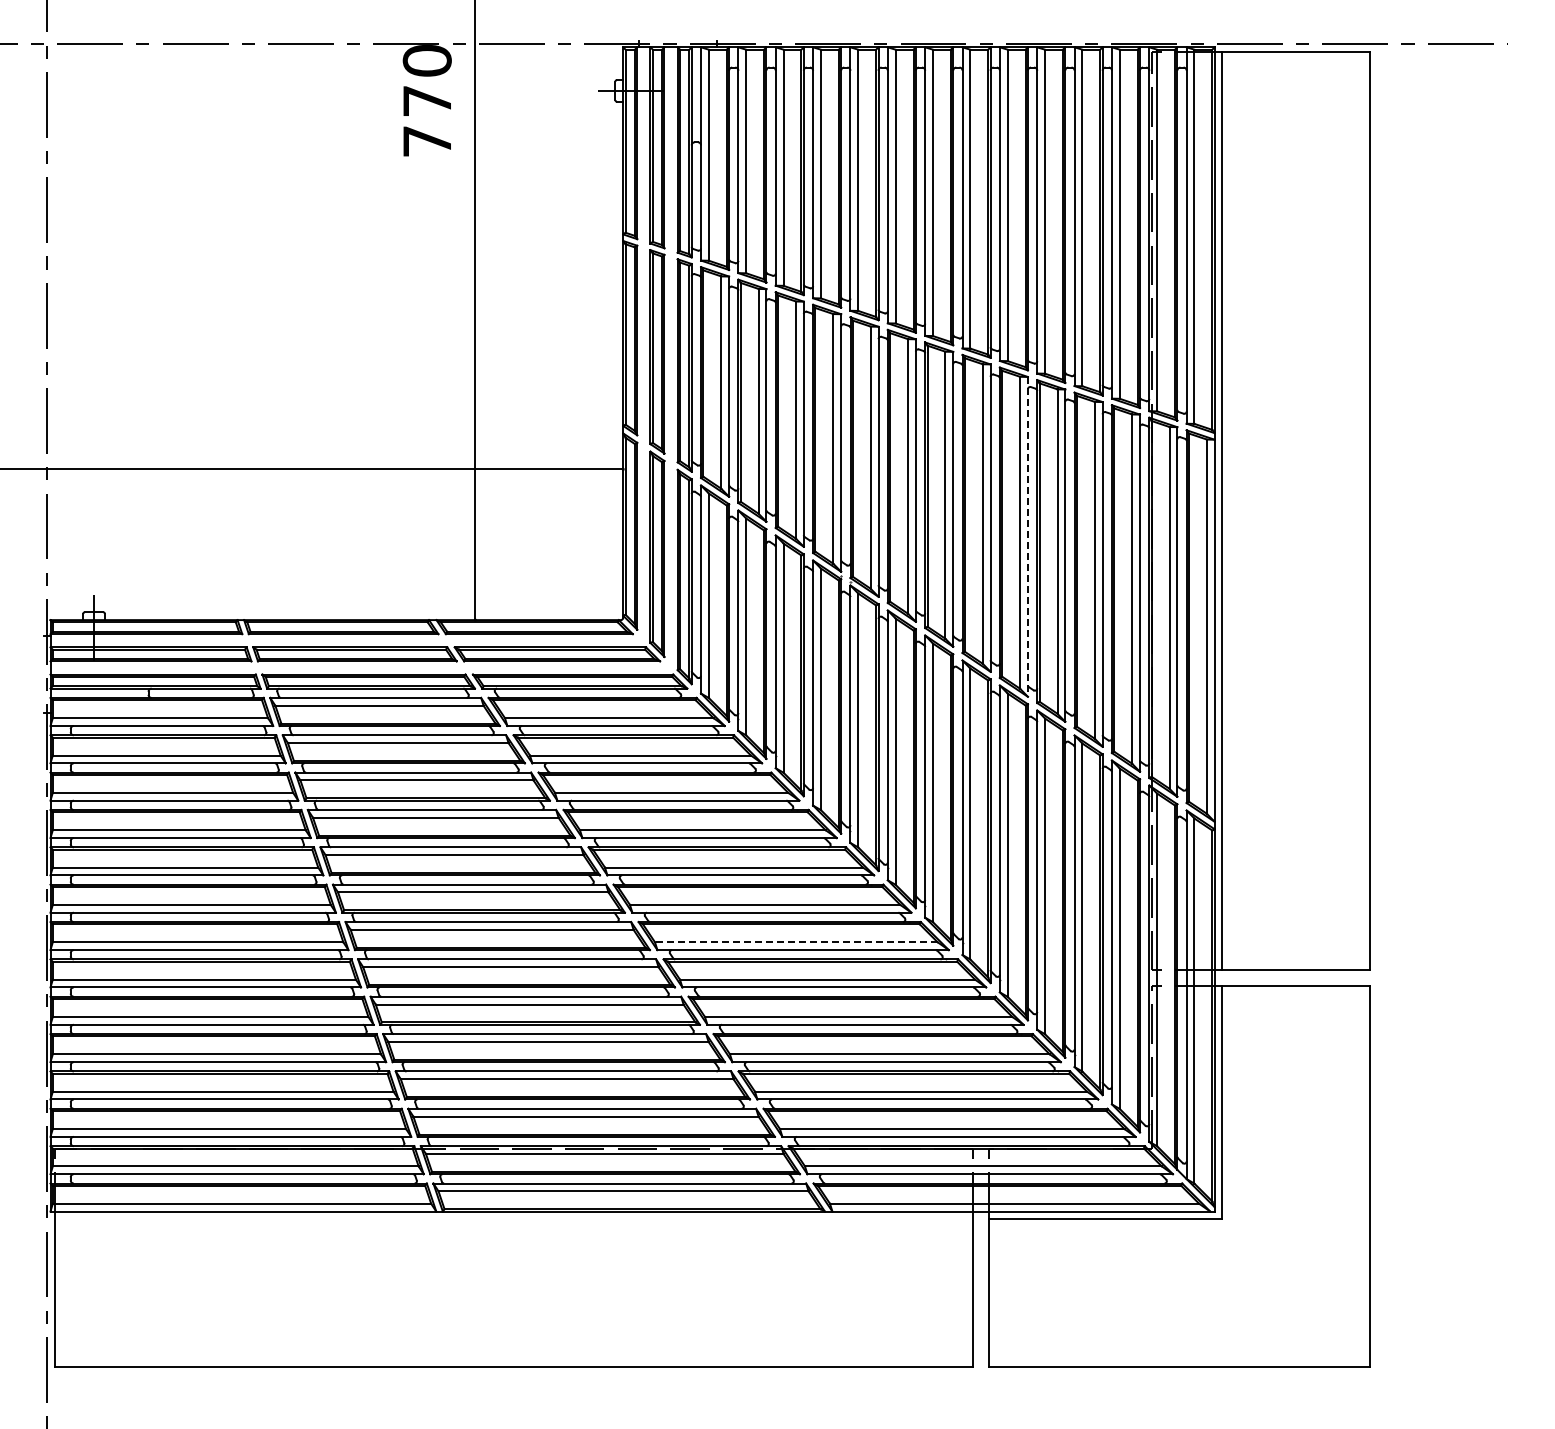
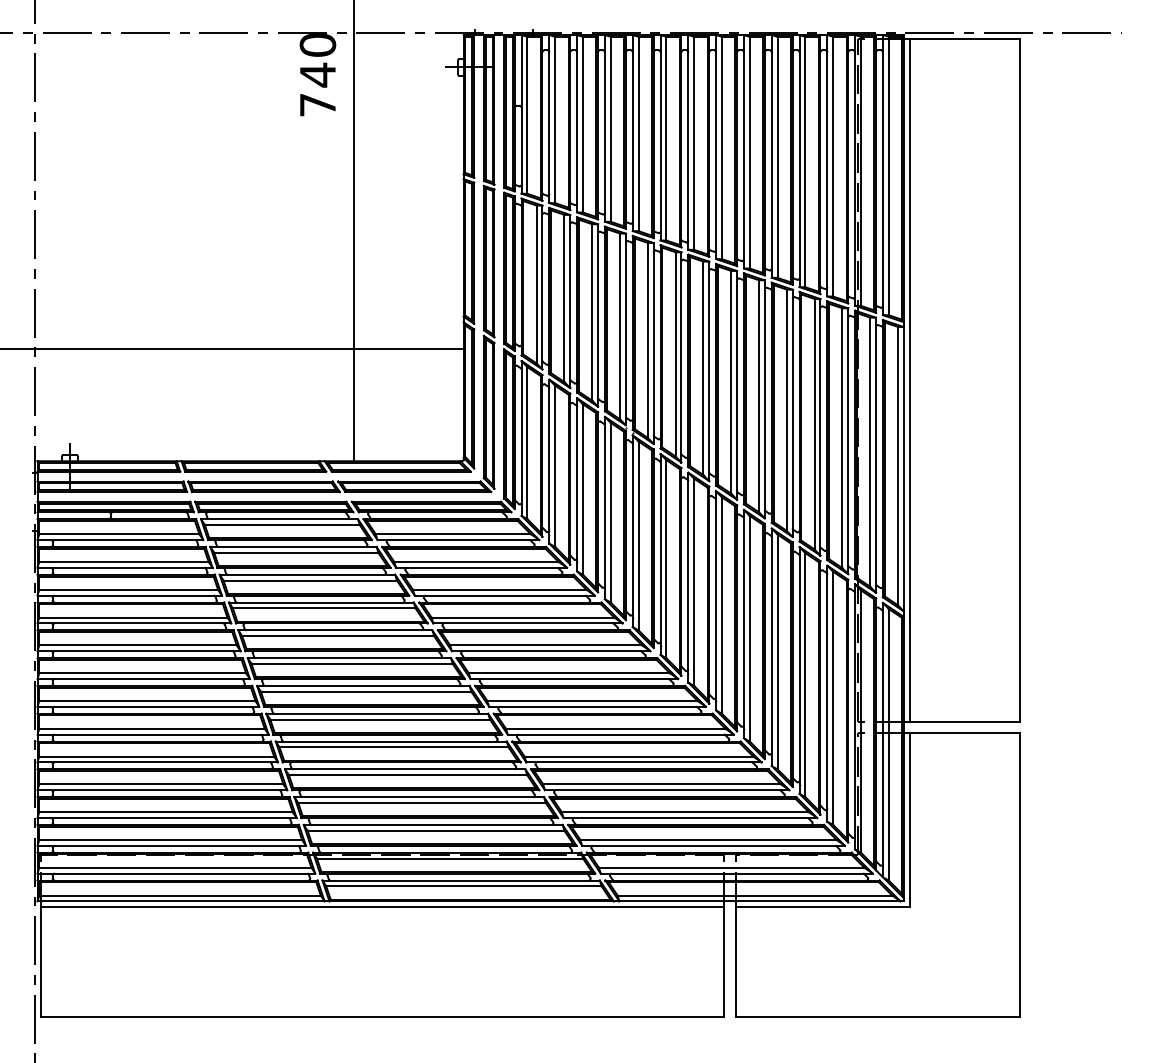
text: (426, 101) -> (317, 75), 770 -> 740
line: (1027, 536) -> (764, 399), dashed -> solid
line: (795, 942) -> (591, 701), dashed -> solid
line: (514, 1219) -> (382, 907), added

